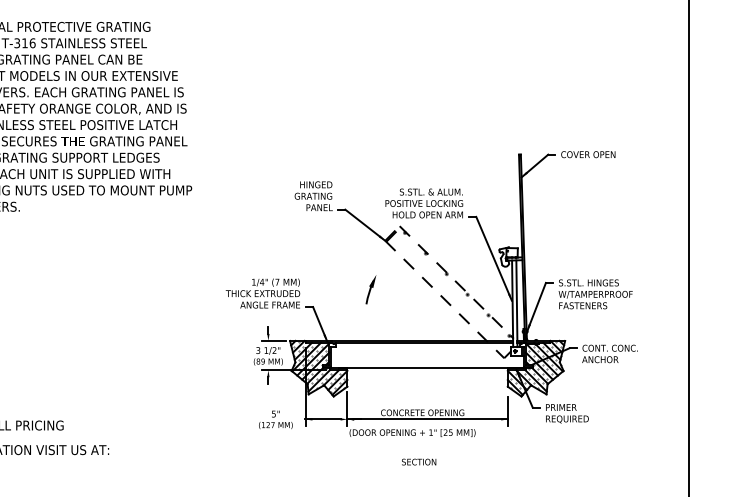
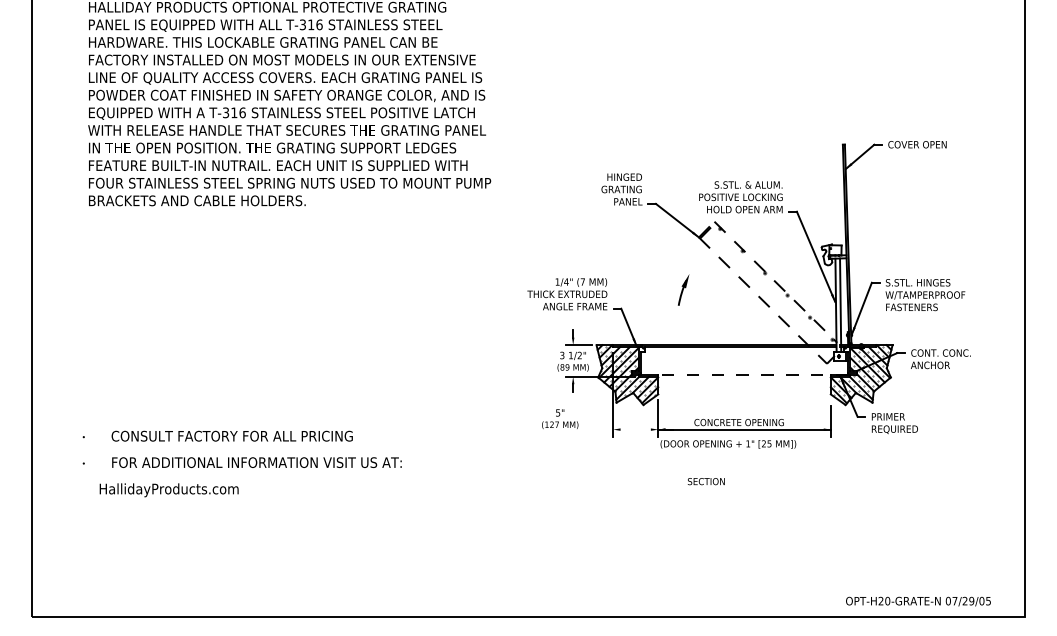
line: (431, 368) -> (748, 374), solid -> dashed
line: (322, 419) -> (631, 429), removed
text: (276, 420) -> (560, 419), moved
text: (418, 462) -> (705, 481), moved

